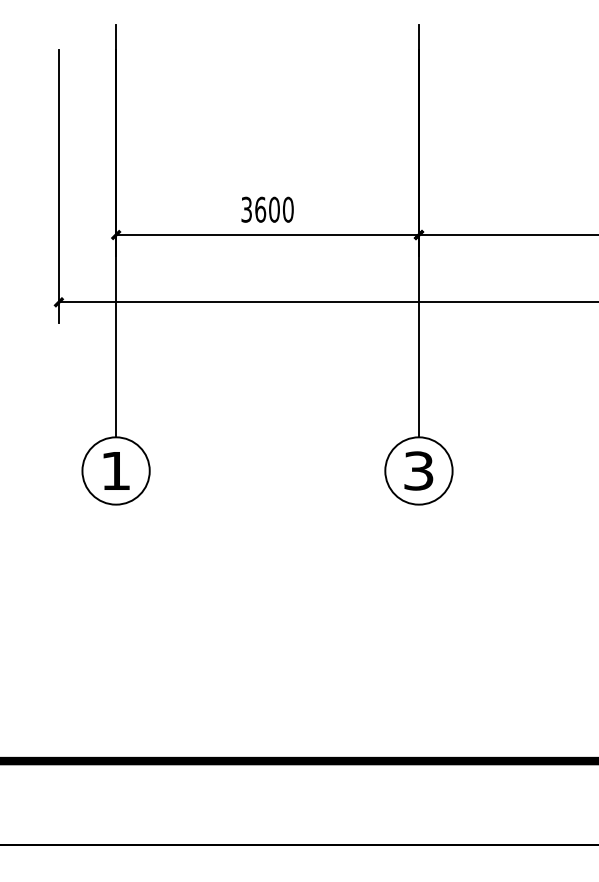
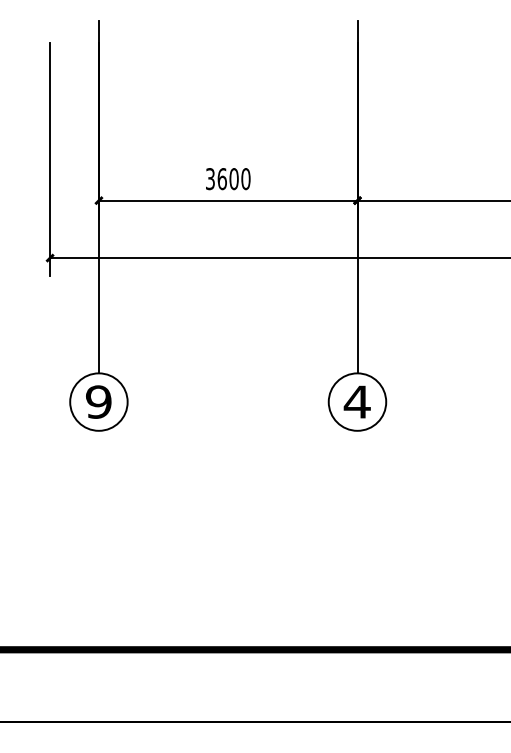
text: (115, 470) -> (98, 401), 1 -> 9
text: (417, 470) -> (356, 401), 3 -> 4

